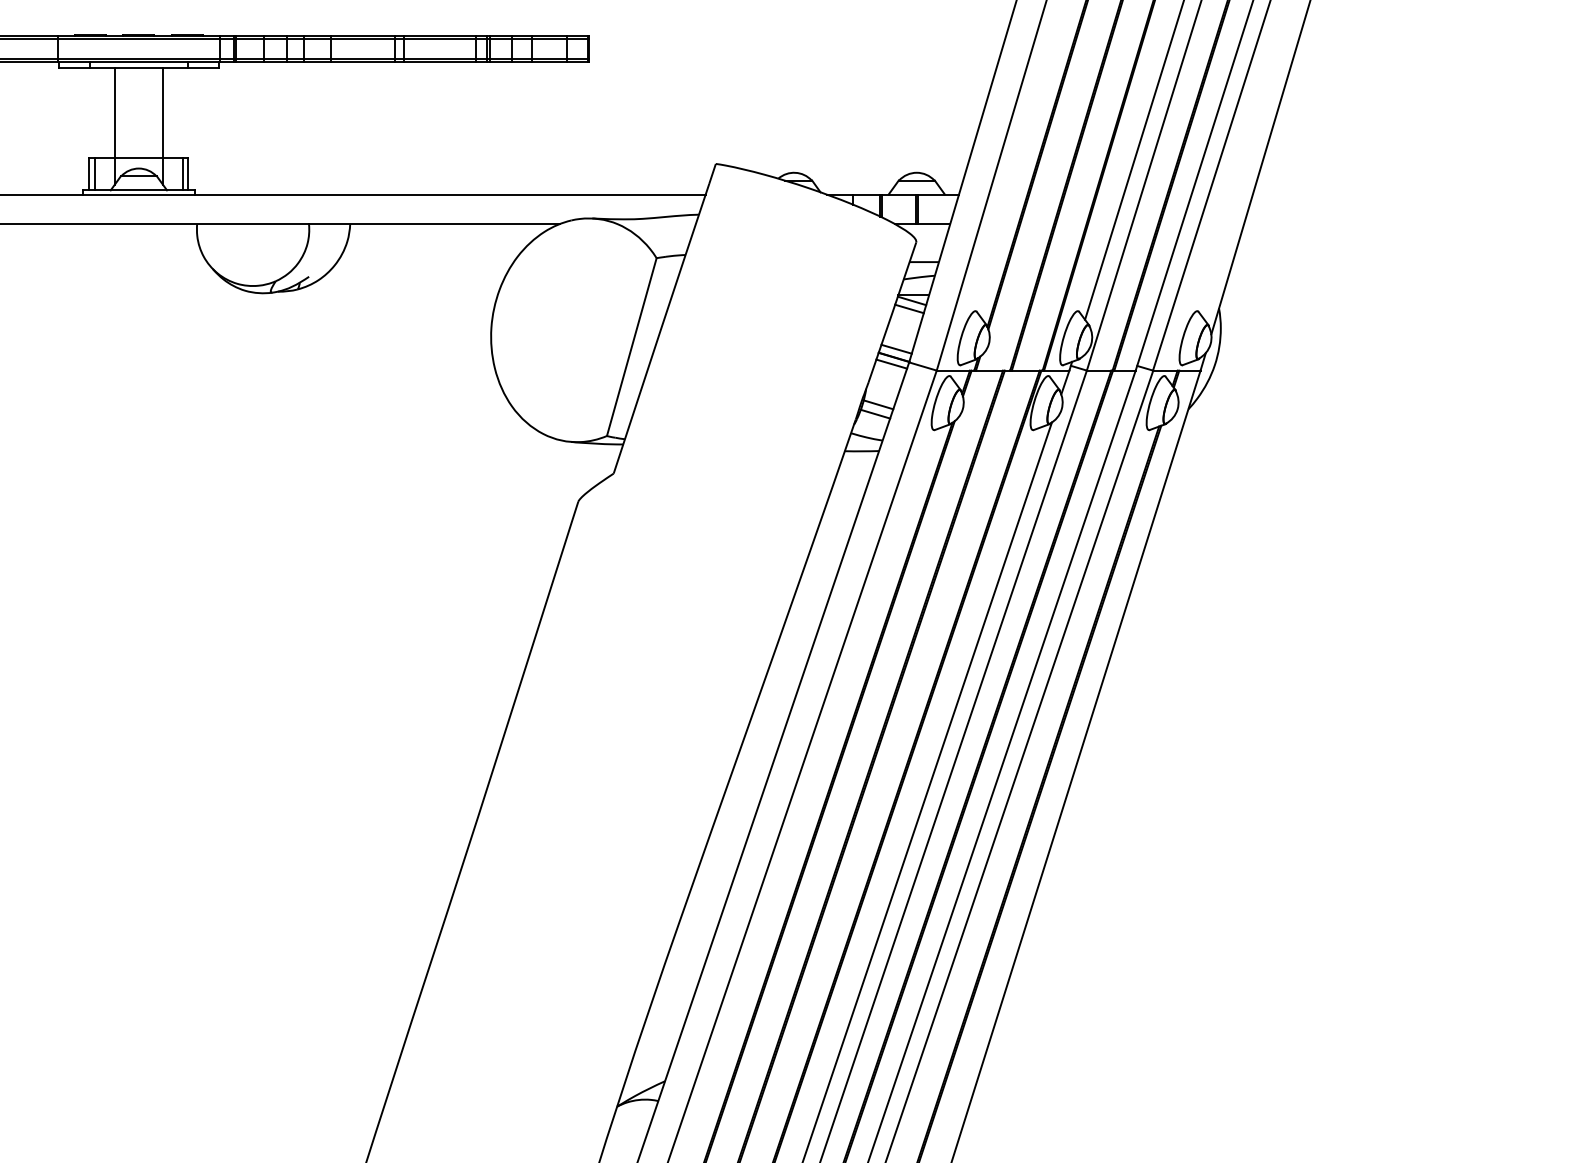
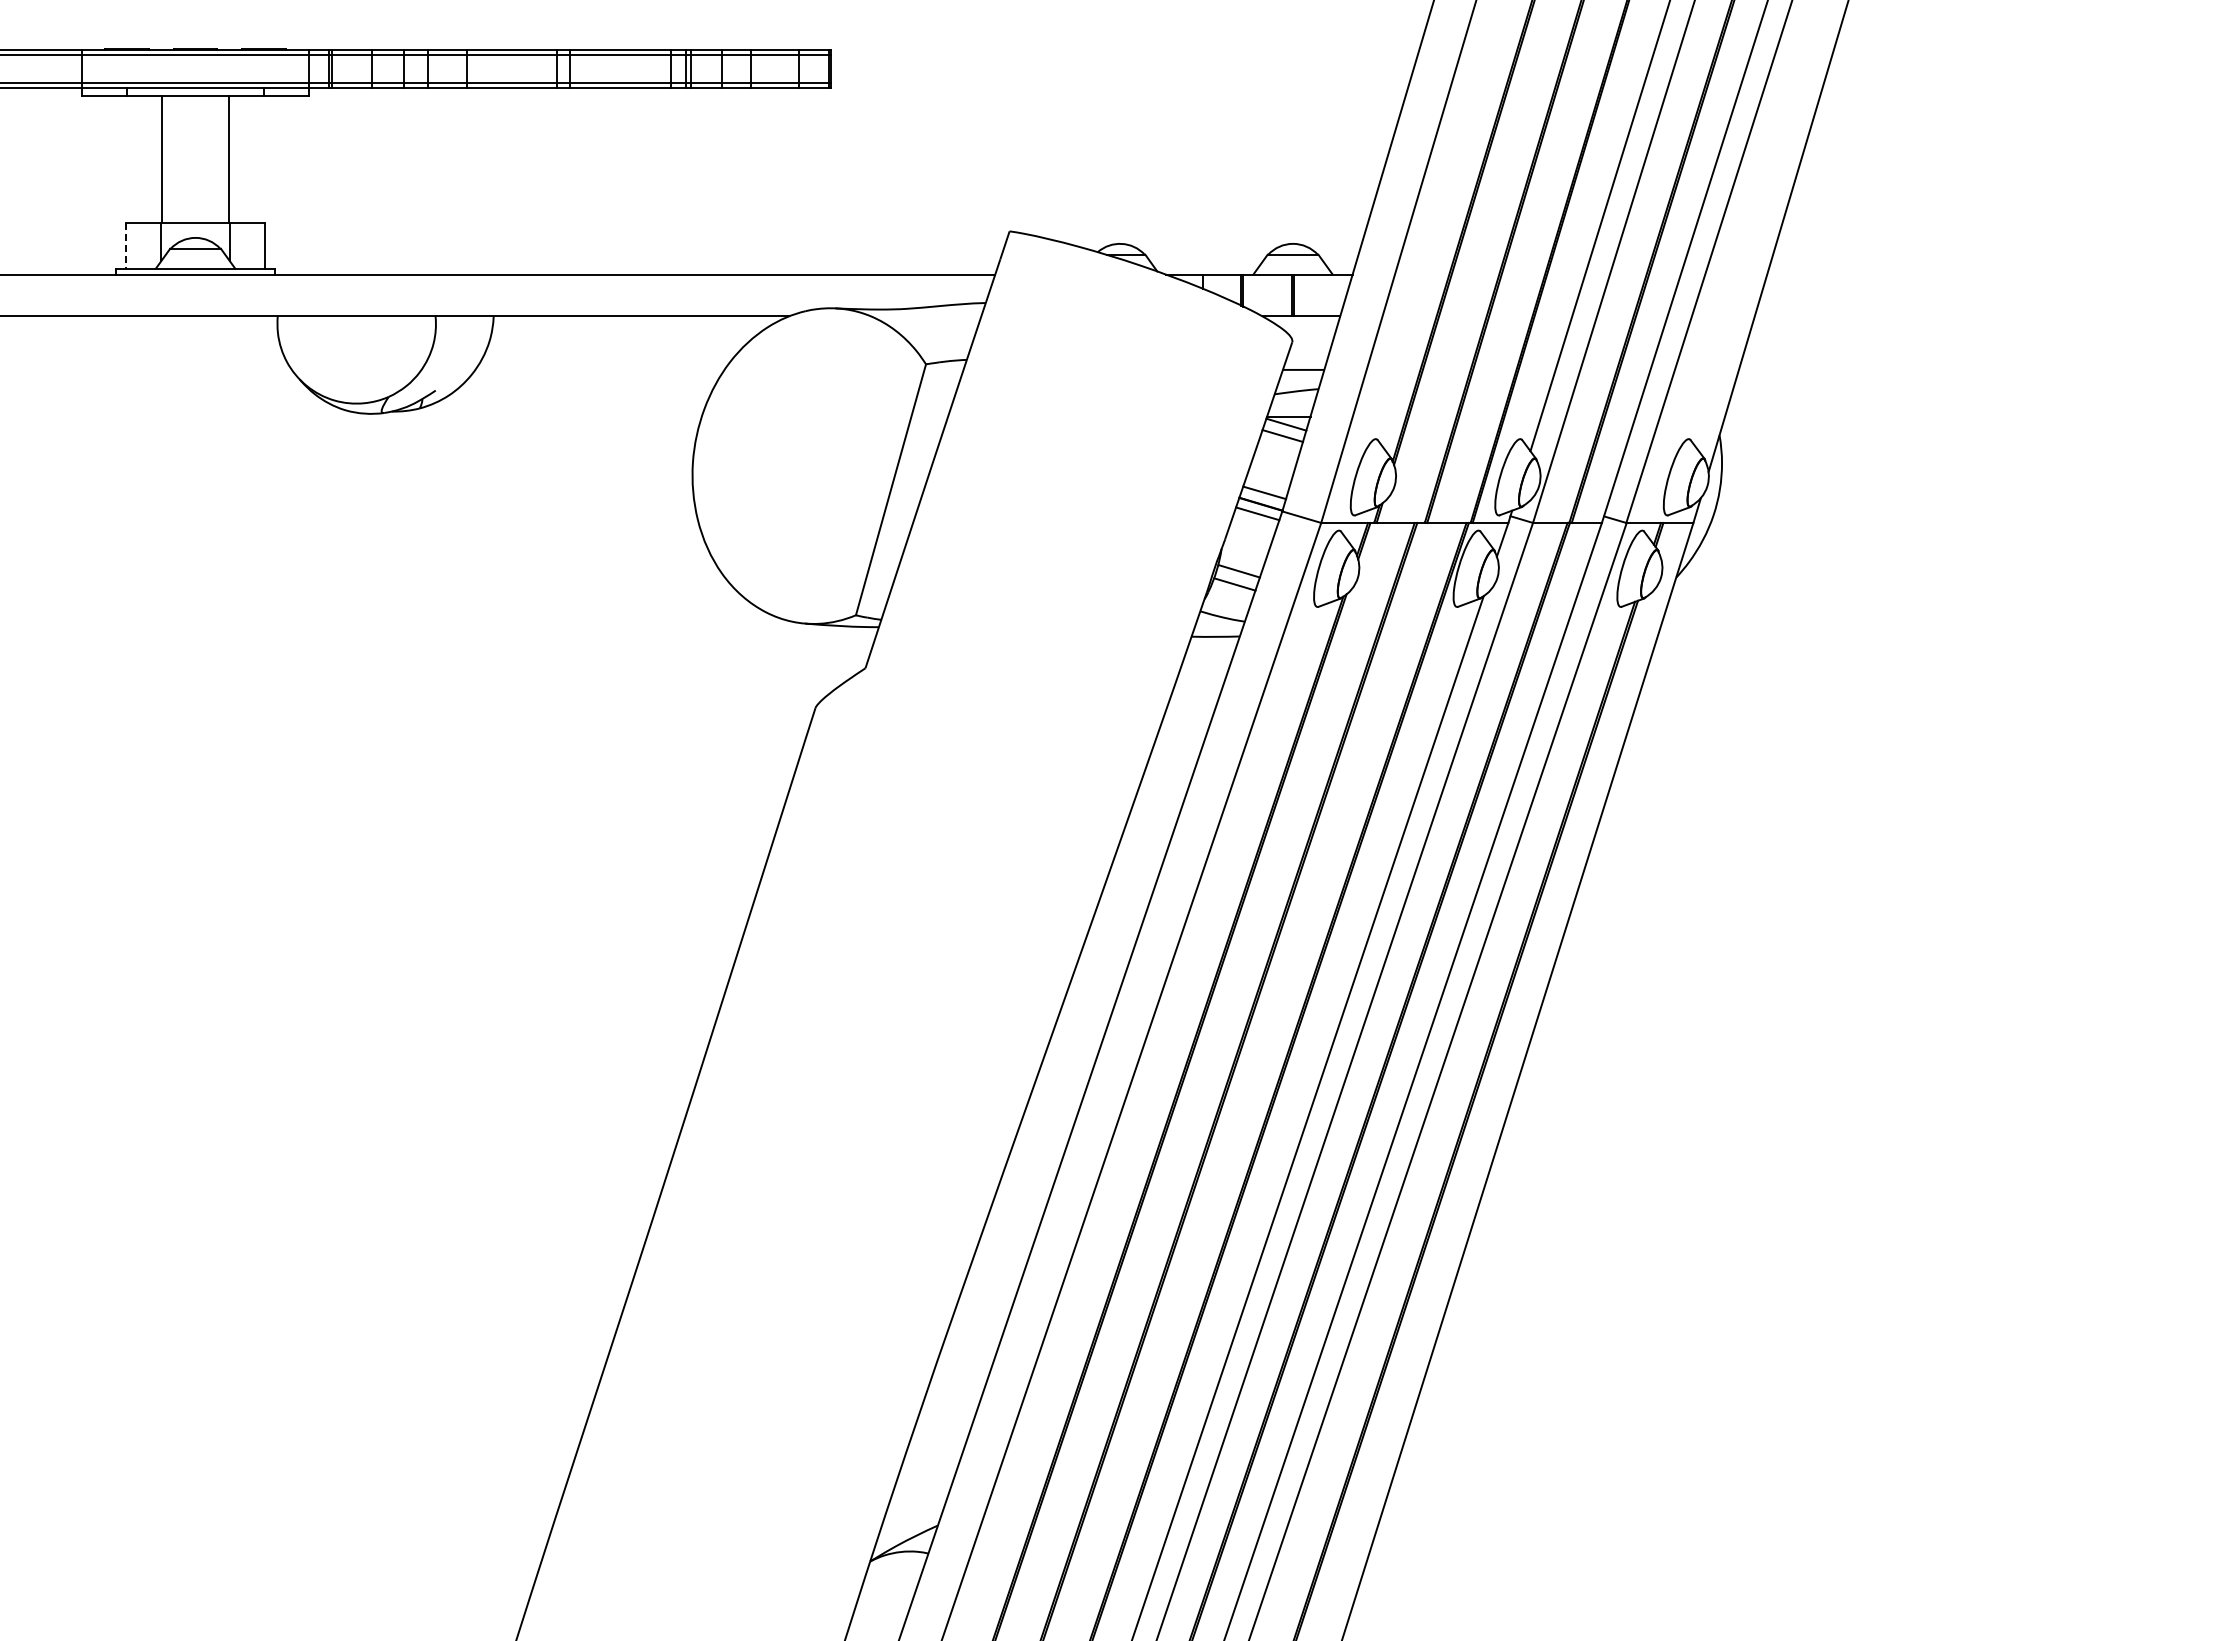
line: (89, 173) -> (125, 245), solid -> dashed
line: (94, 173) -> (133, 245), removed
line: (182, 173) -> (257, 245), removed

